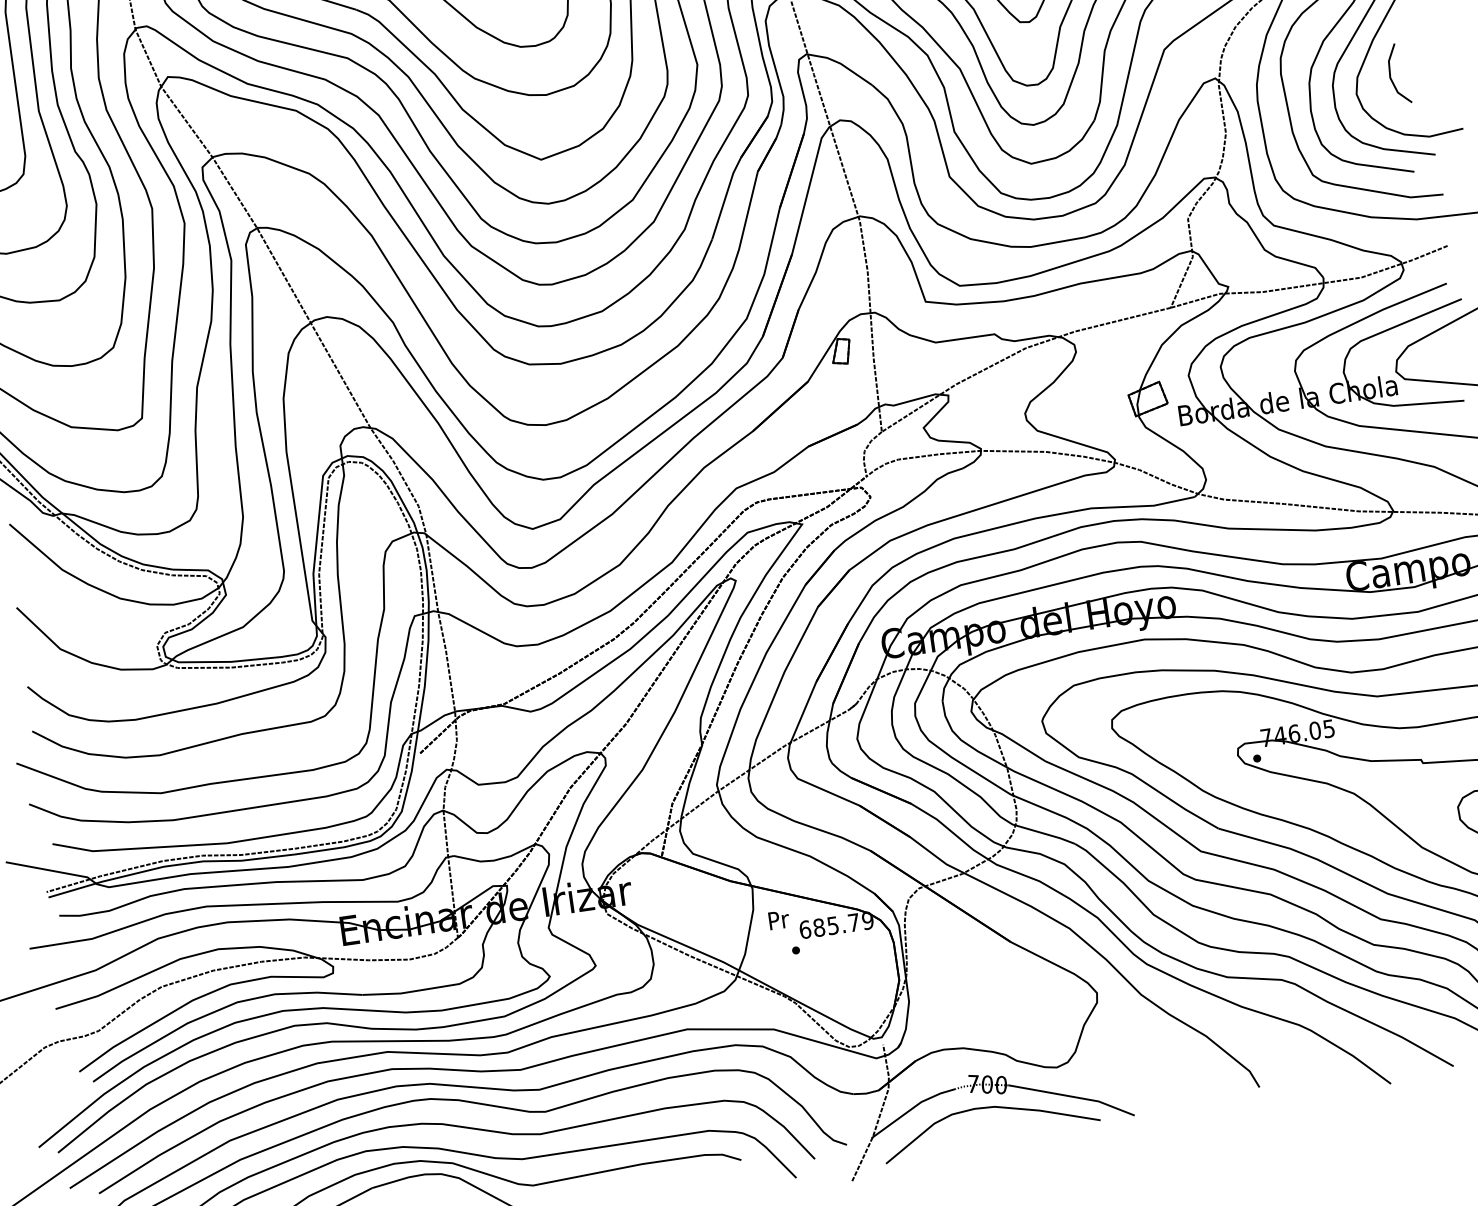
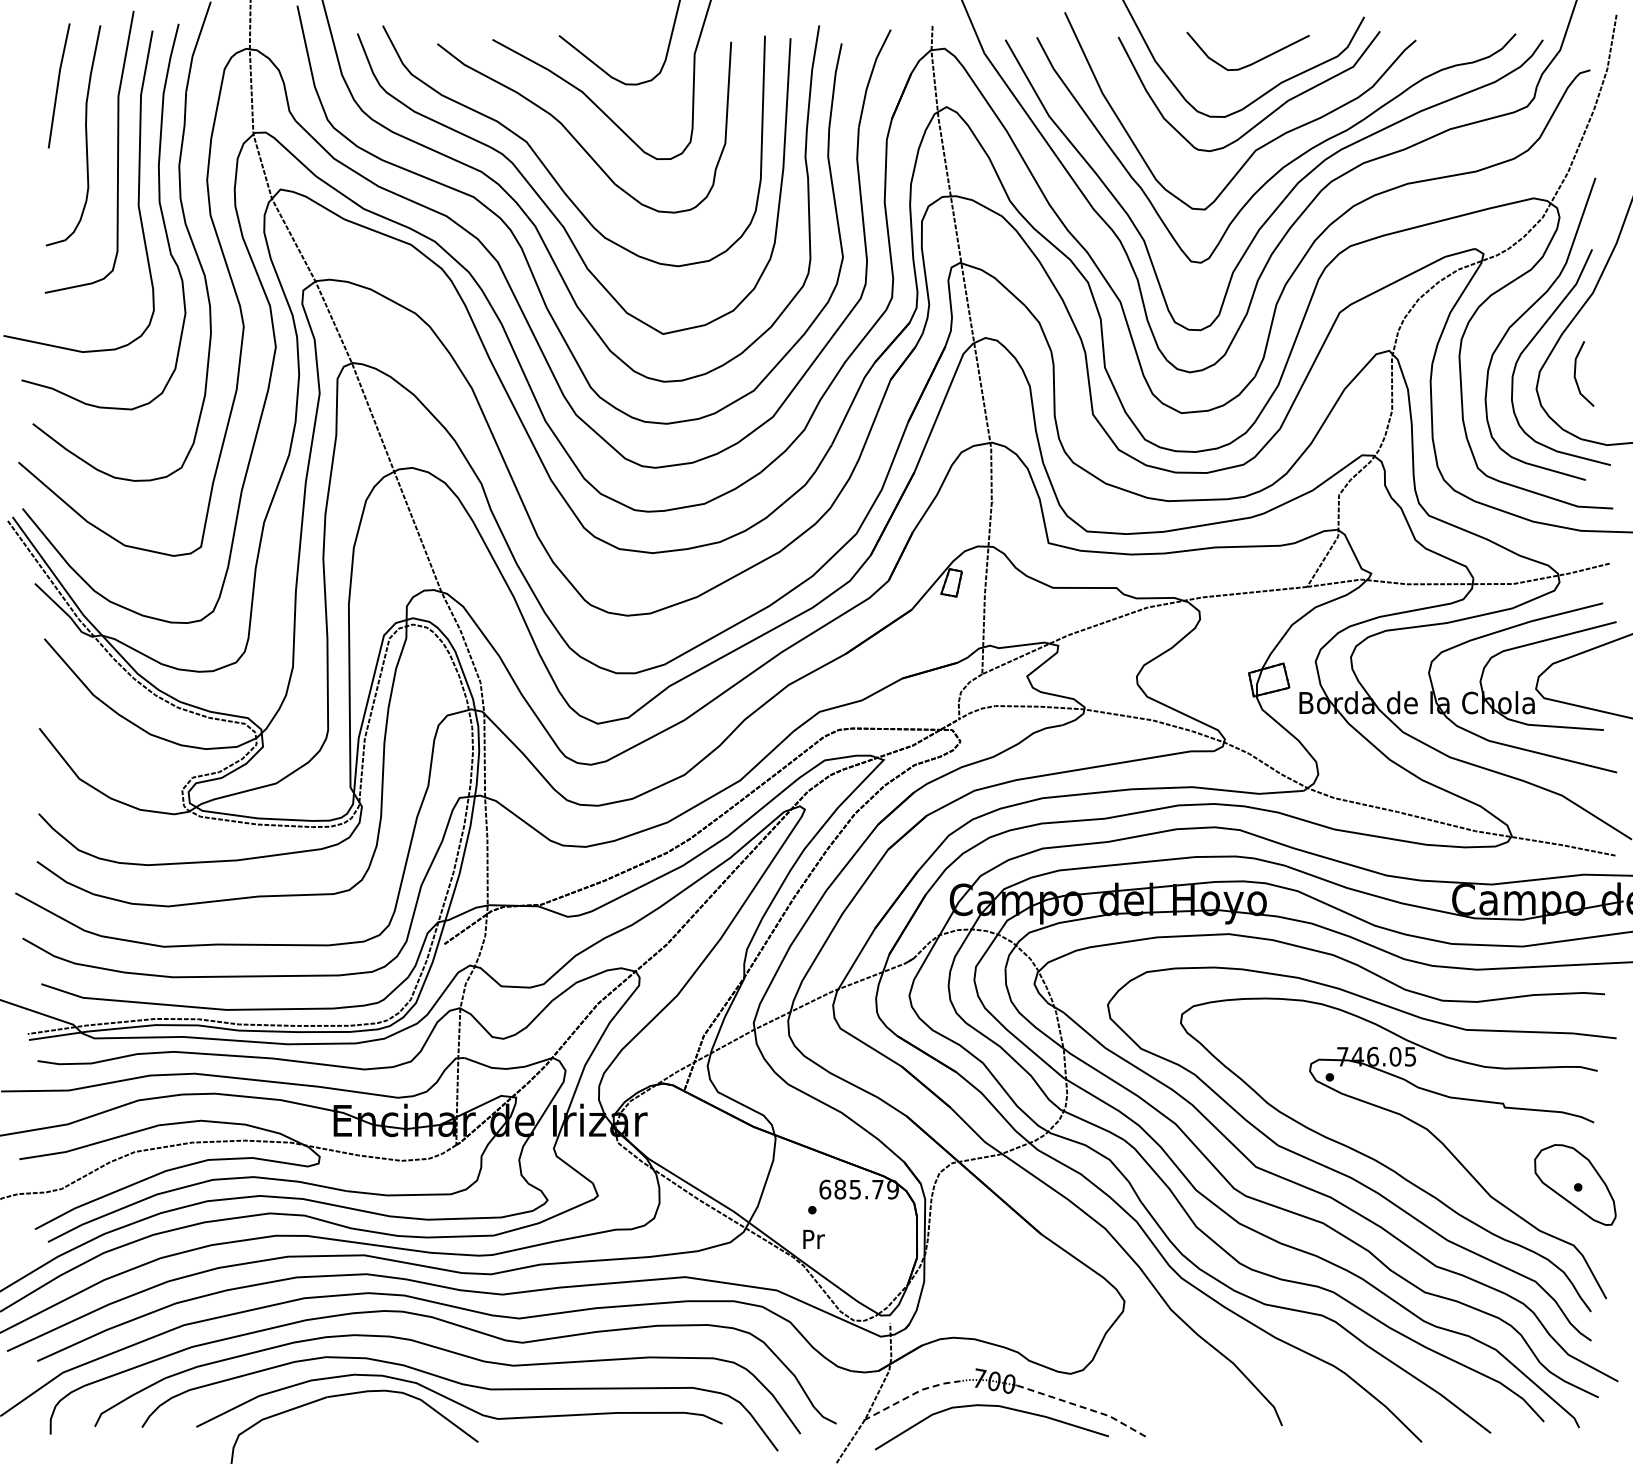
text: (778, 919) -> (813, 1238), moved
line: (1072, 1097) -> (1082, 1407), solid -> dashed
line: (912, 1108) -> (911, 1395), solid -> dashed

